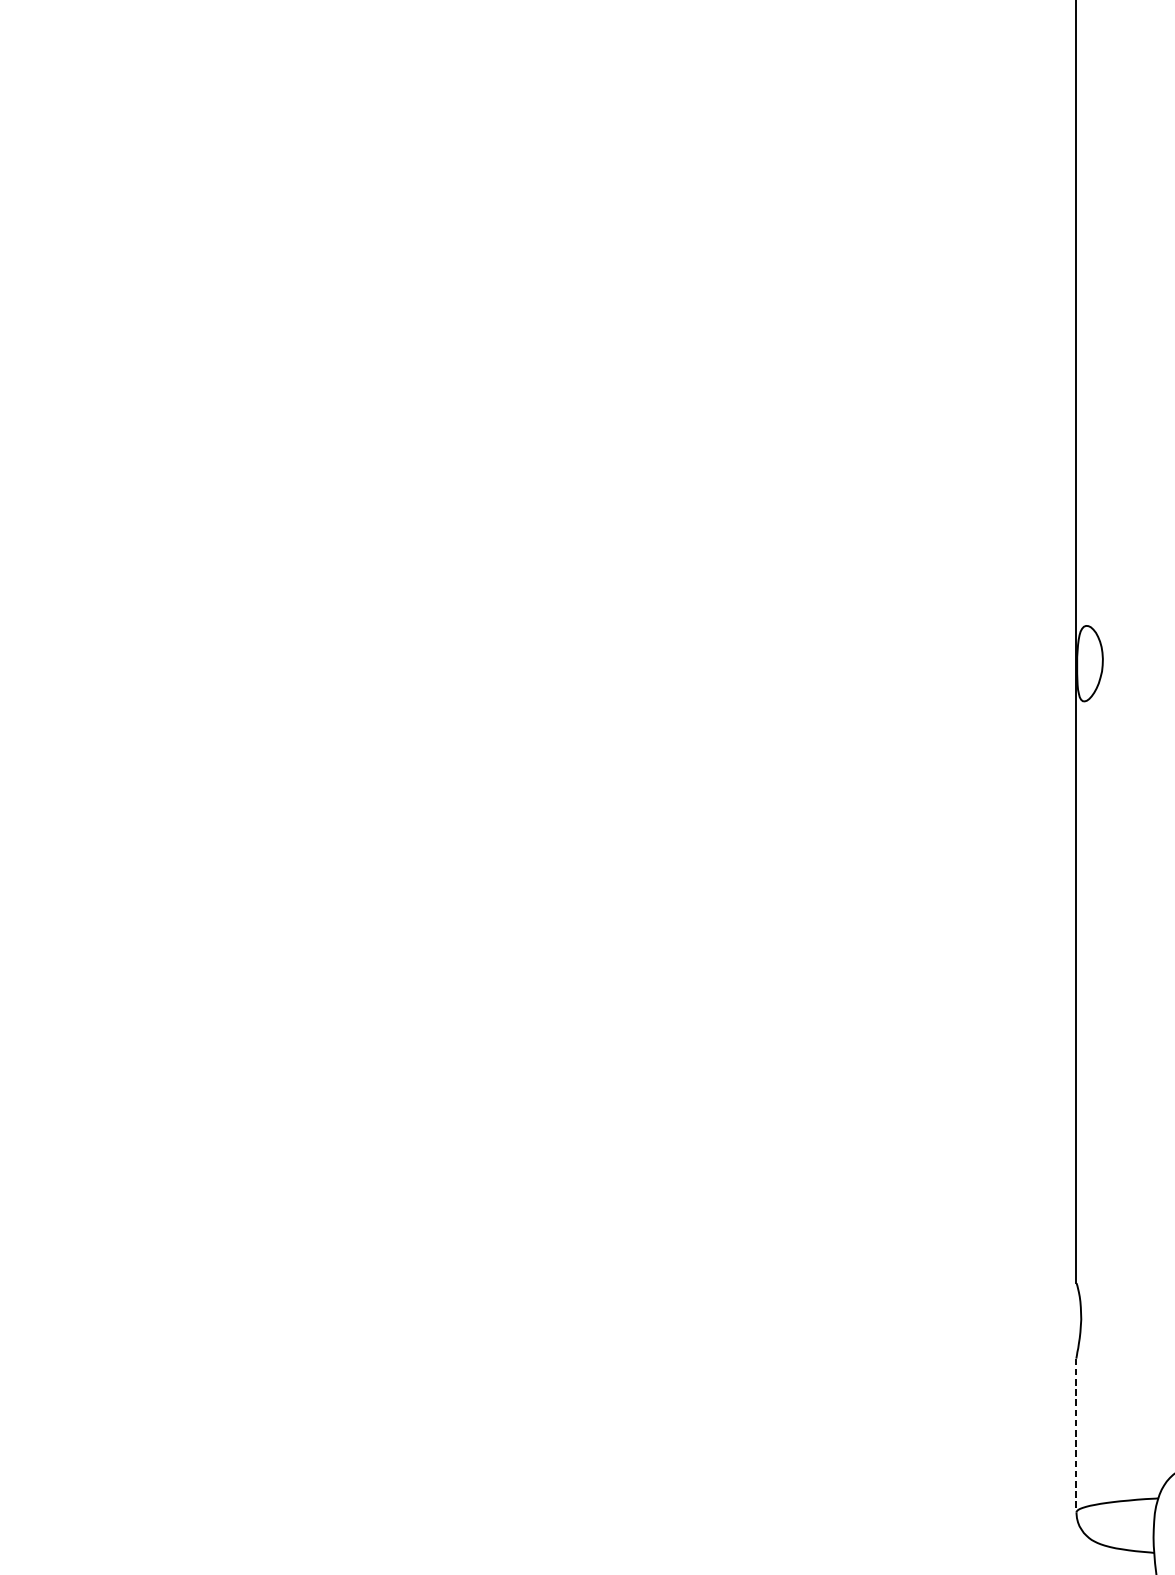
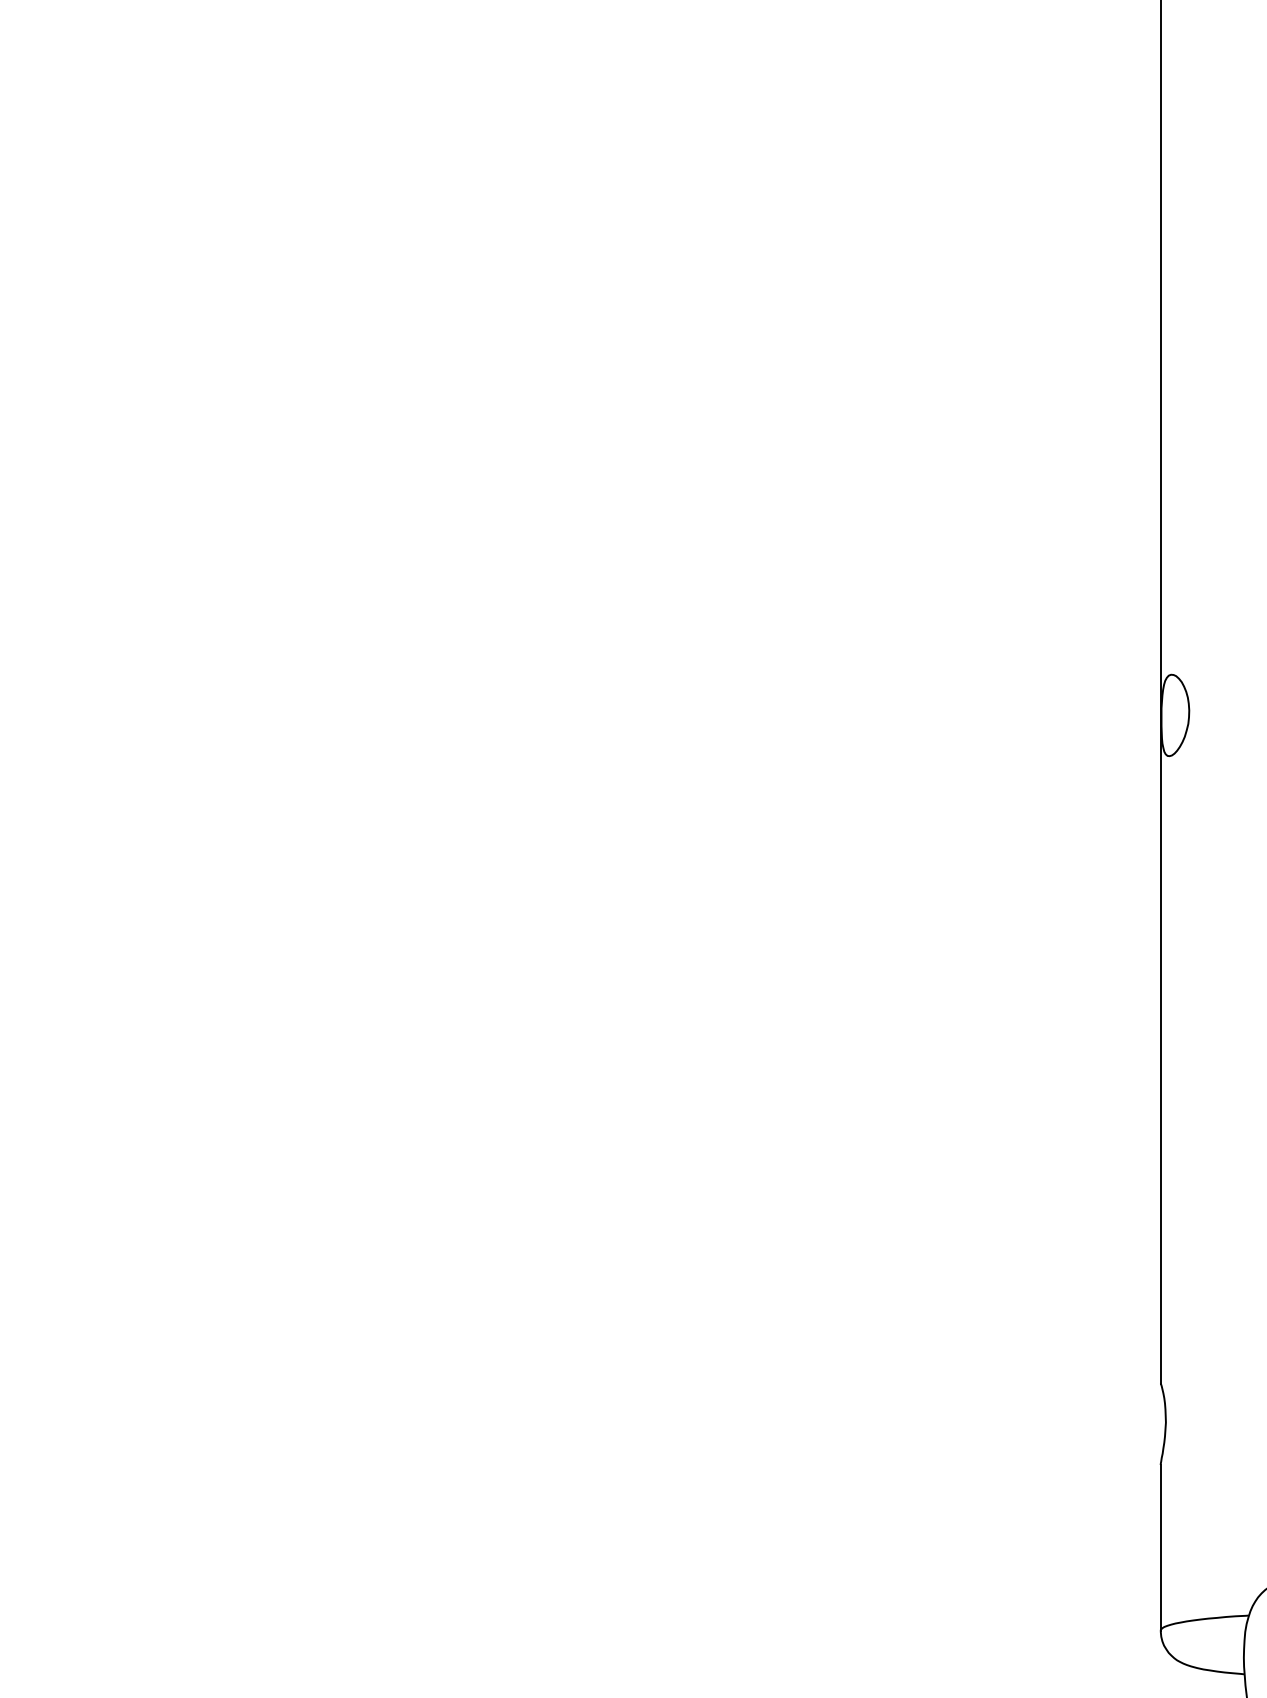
line: (1076, 1435) -> (1160, 1547), dashed -> solid

